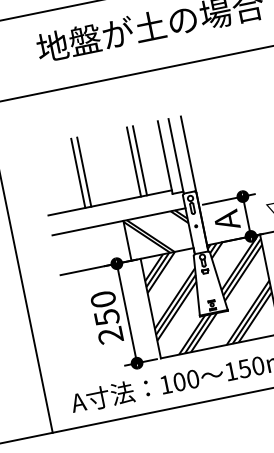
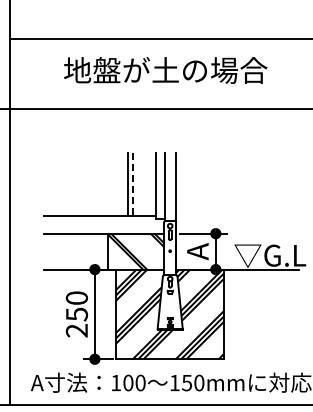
line: (140, 161) -> (133, 185), solid -> dashed
line: (83, 172) -> (82, 184), removed
line: (78, 173) -> (77, 184), removed

